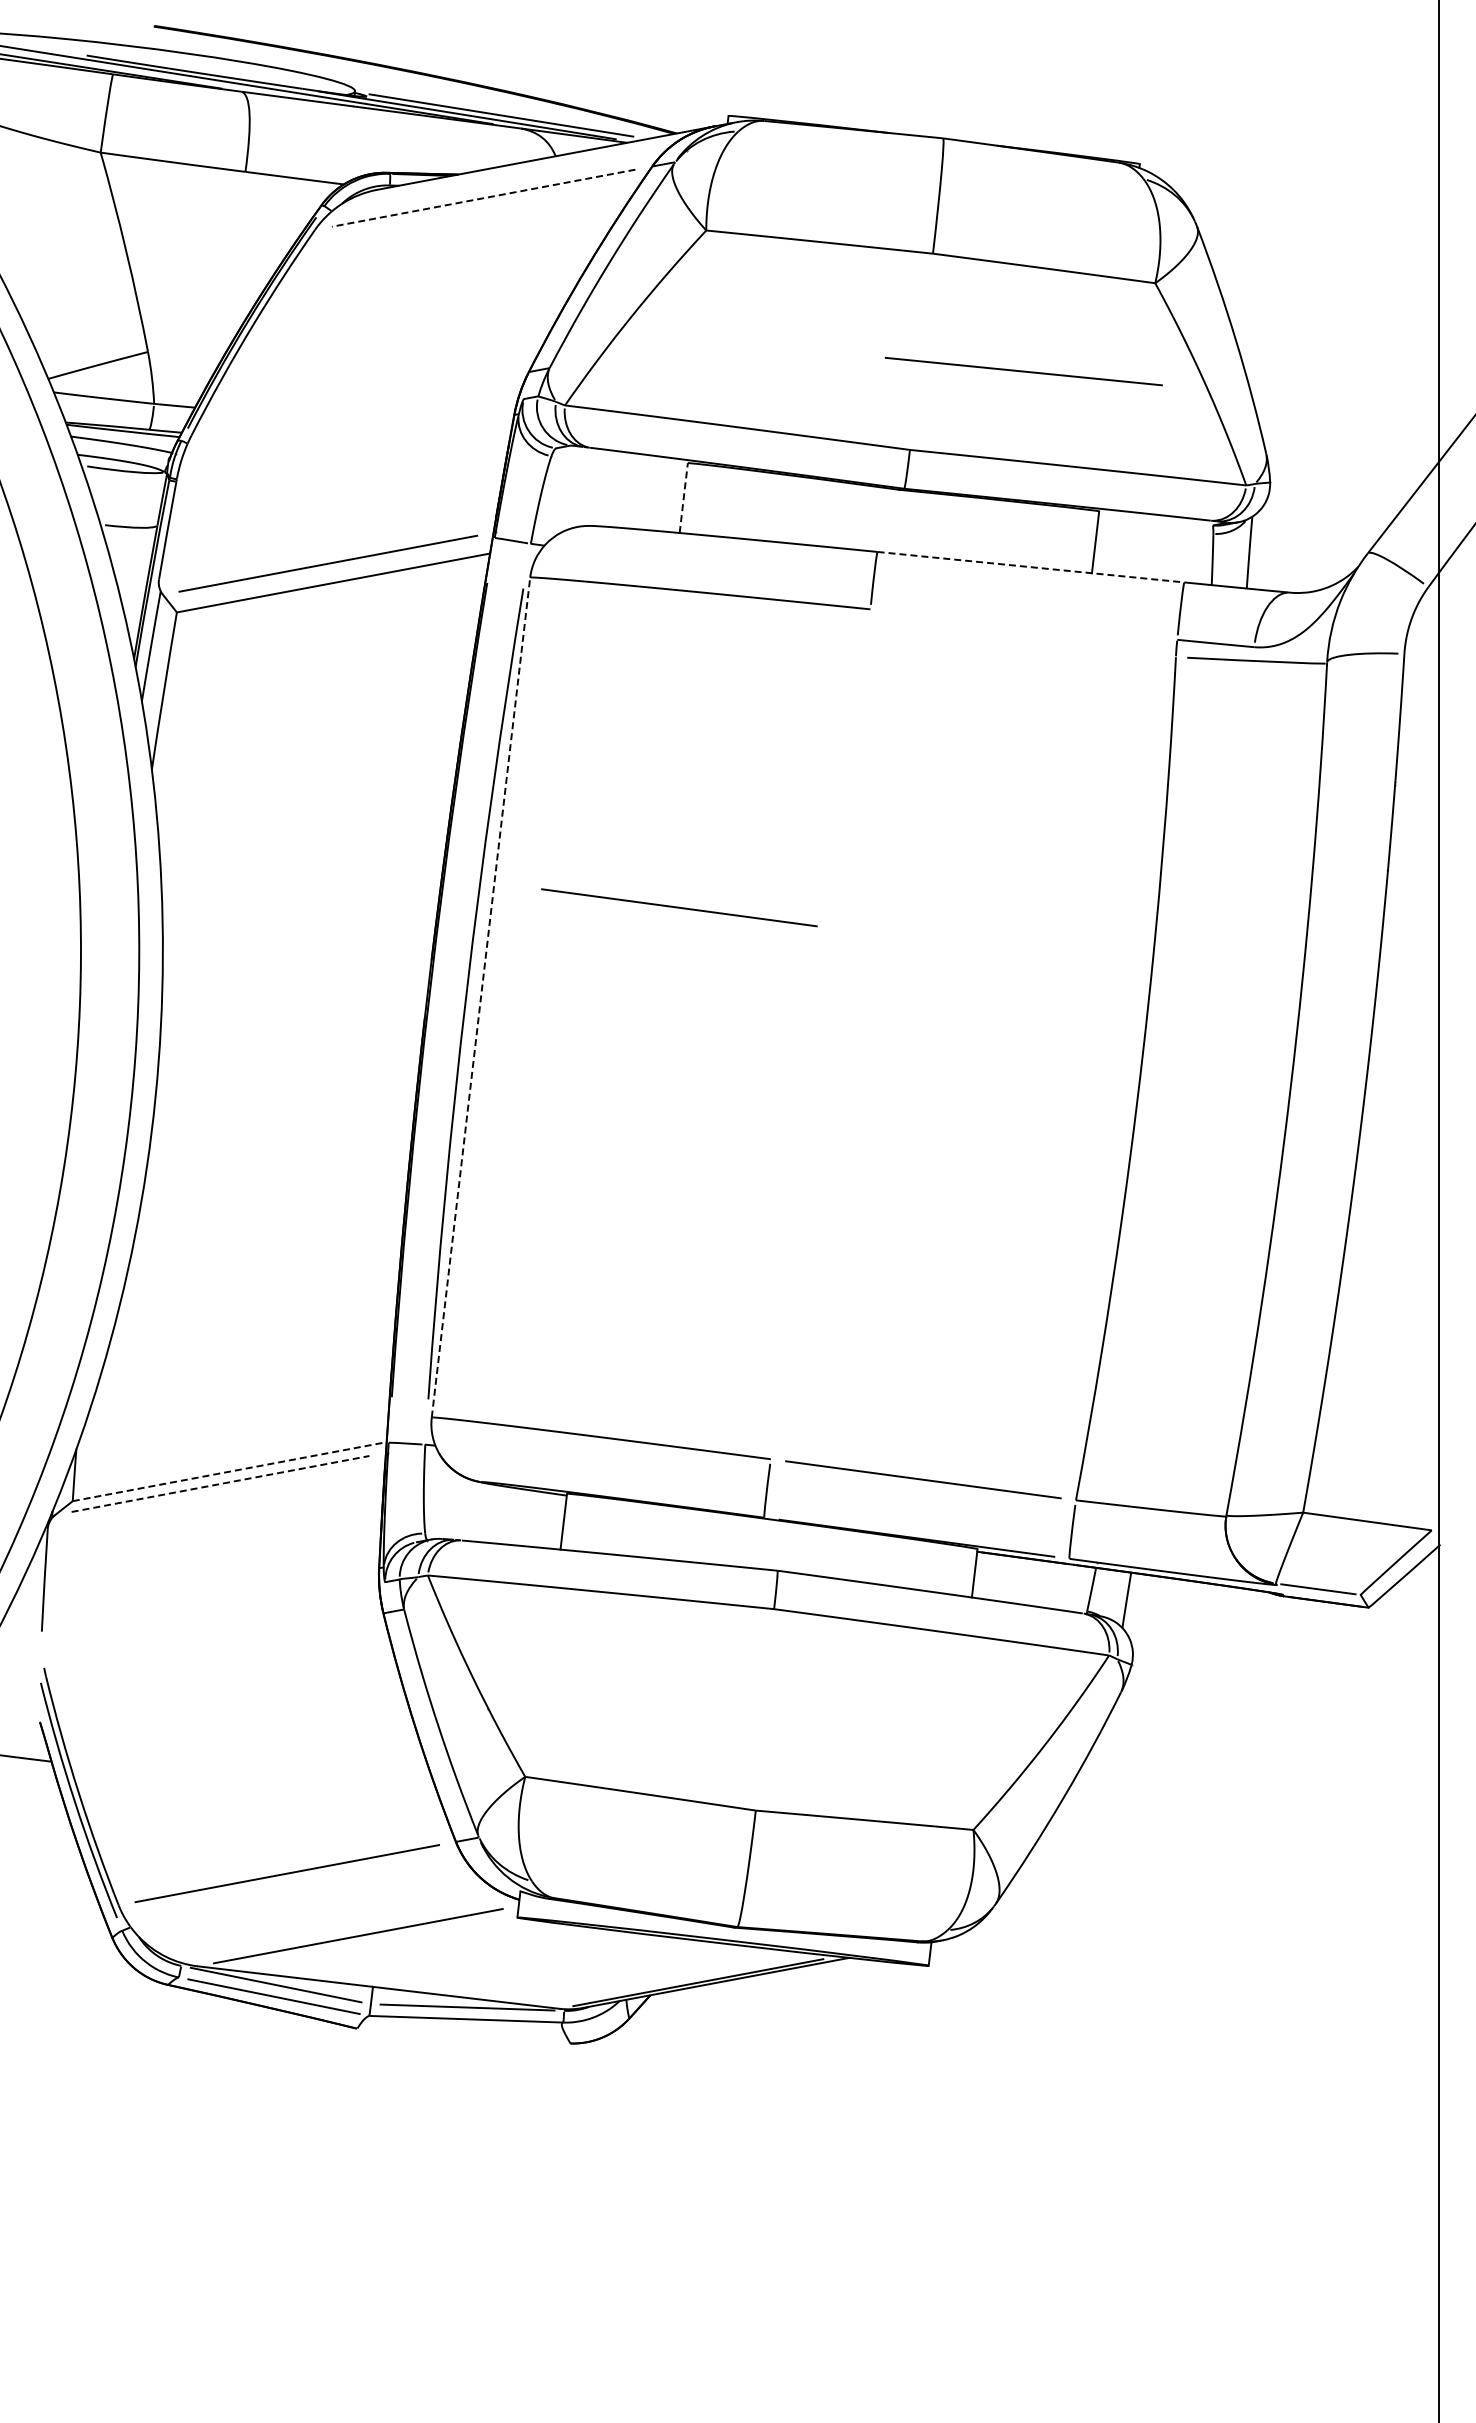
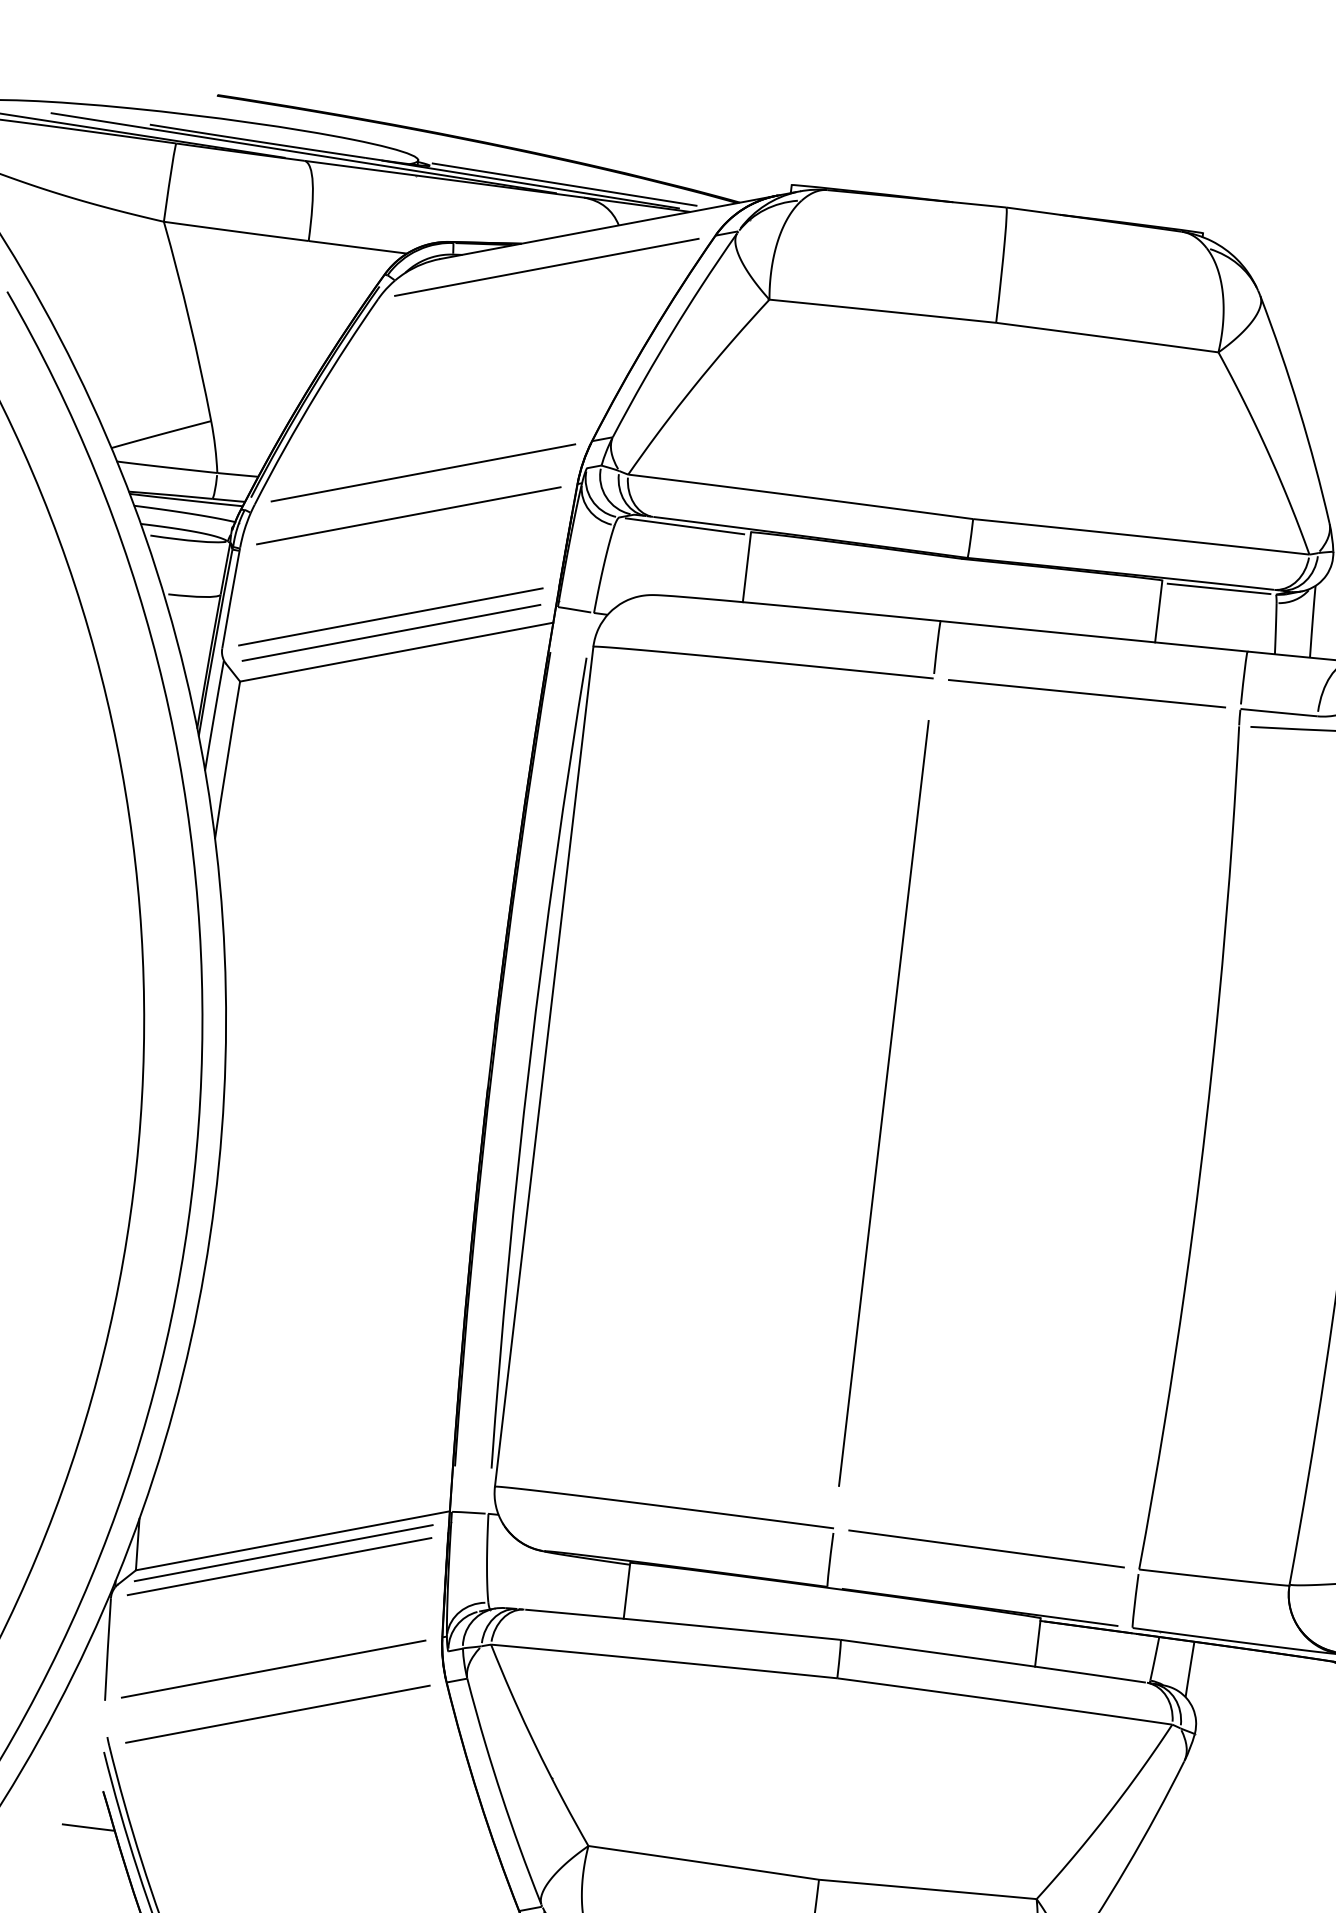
line: (483, 198) -> (546, 267), dashed -> solid
line: (1023, 371) -> (1086, 693), moved
line: (359, 403) -> (422, 472), added
line: (345, 446) -> (408, 515), added
line: (621, 457) -> (684, 526), added
line: (683, 497) -> (746, 566), dashed -> solid
line: (1155, 519) -> (1218, 588), added
line: (327, 547) -> (390, 616), added
line: (1031, 567) -> (1094, 636), dashed -> solid
line: (679, 907) -> (742, 976), removed
line: (480, 997) -> (543, 1066), dashed -> solid
line: (820, 1033) -> (883, 1102), added
line: (229, 1471) -> (292, 1540), dashed -> solid
line: (221, 1483) -> (284, 1552), dashed -> solid
line: (216, 1496) -> (279, 1565), added
line: (210, 1599) -> (273, 1668), added
line: (214, 1644) -> (277, 1713), added

